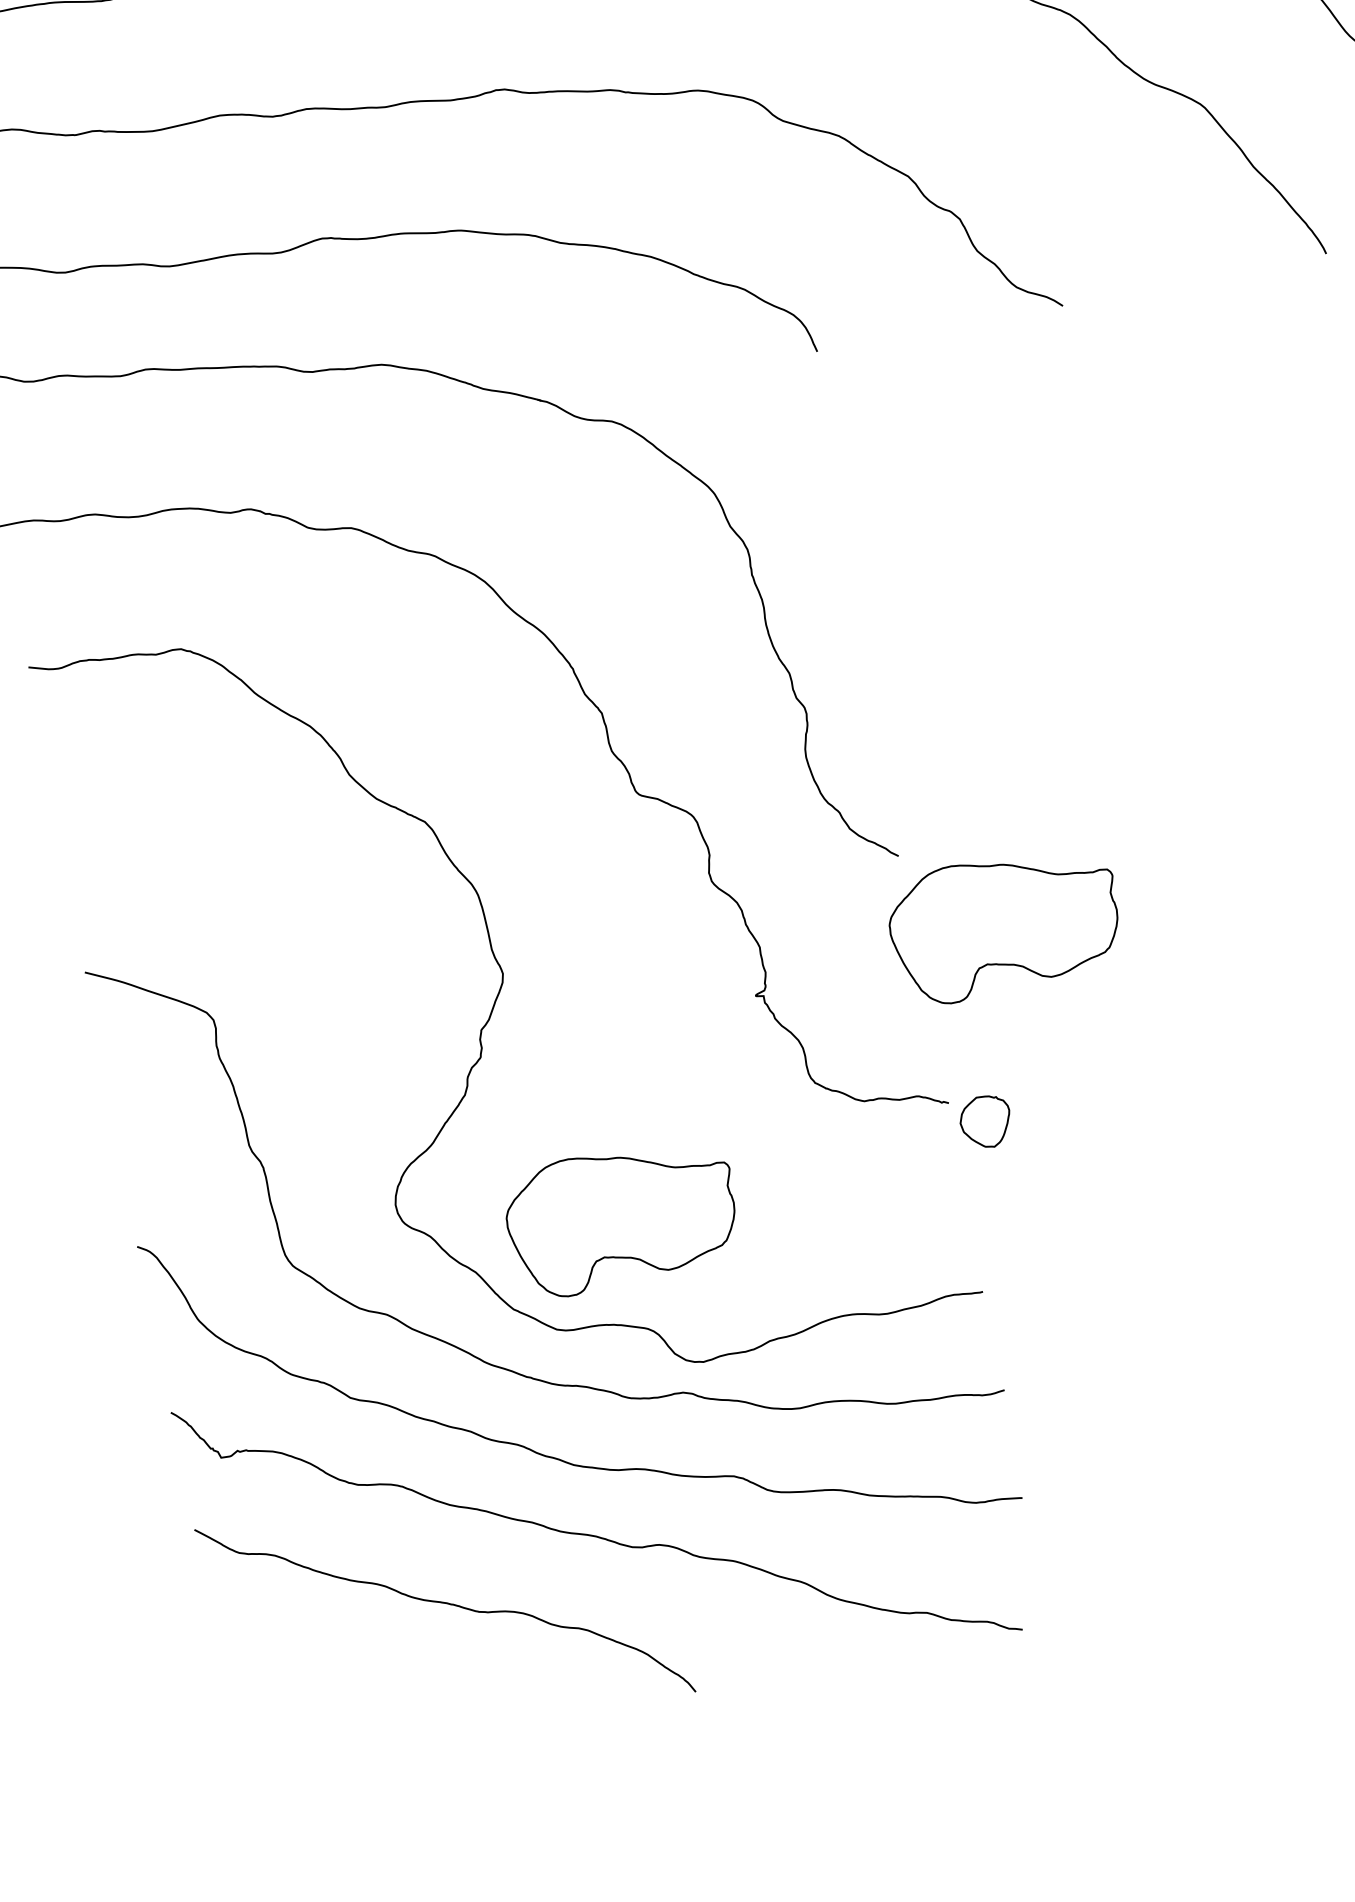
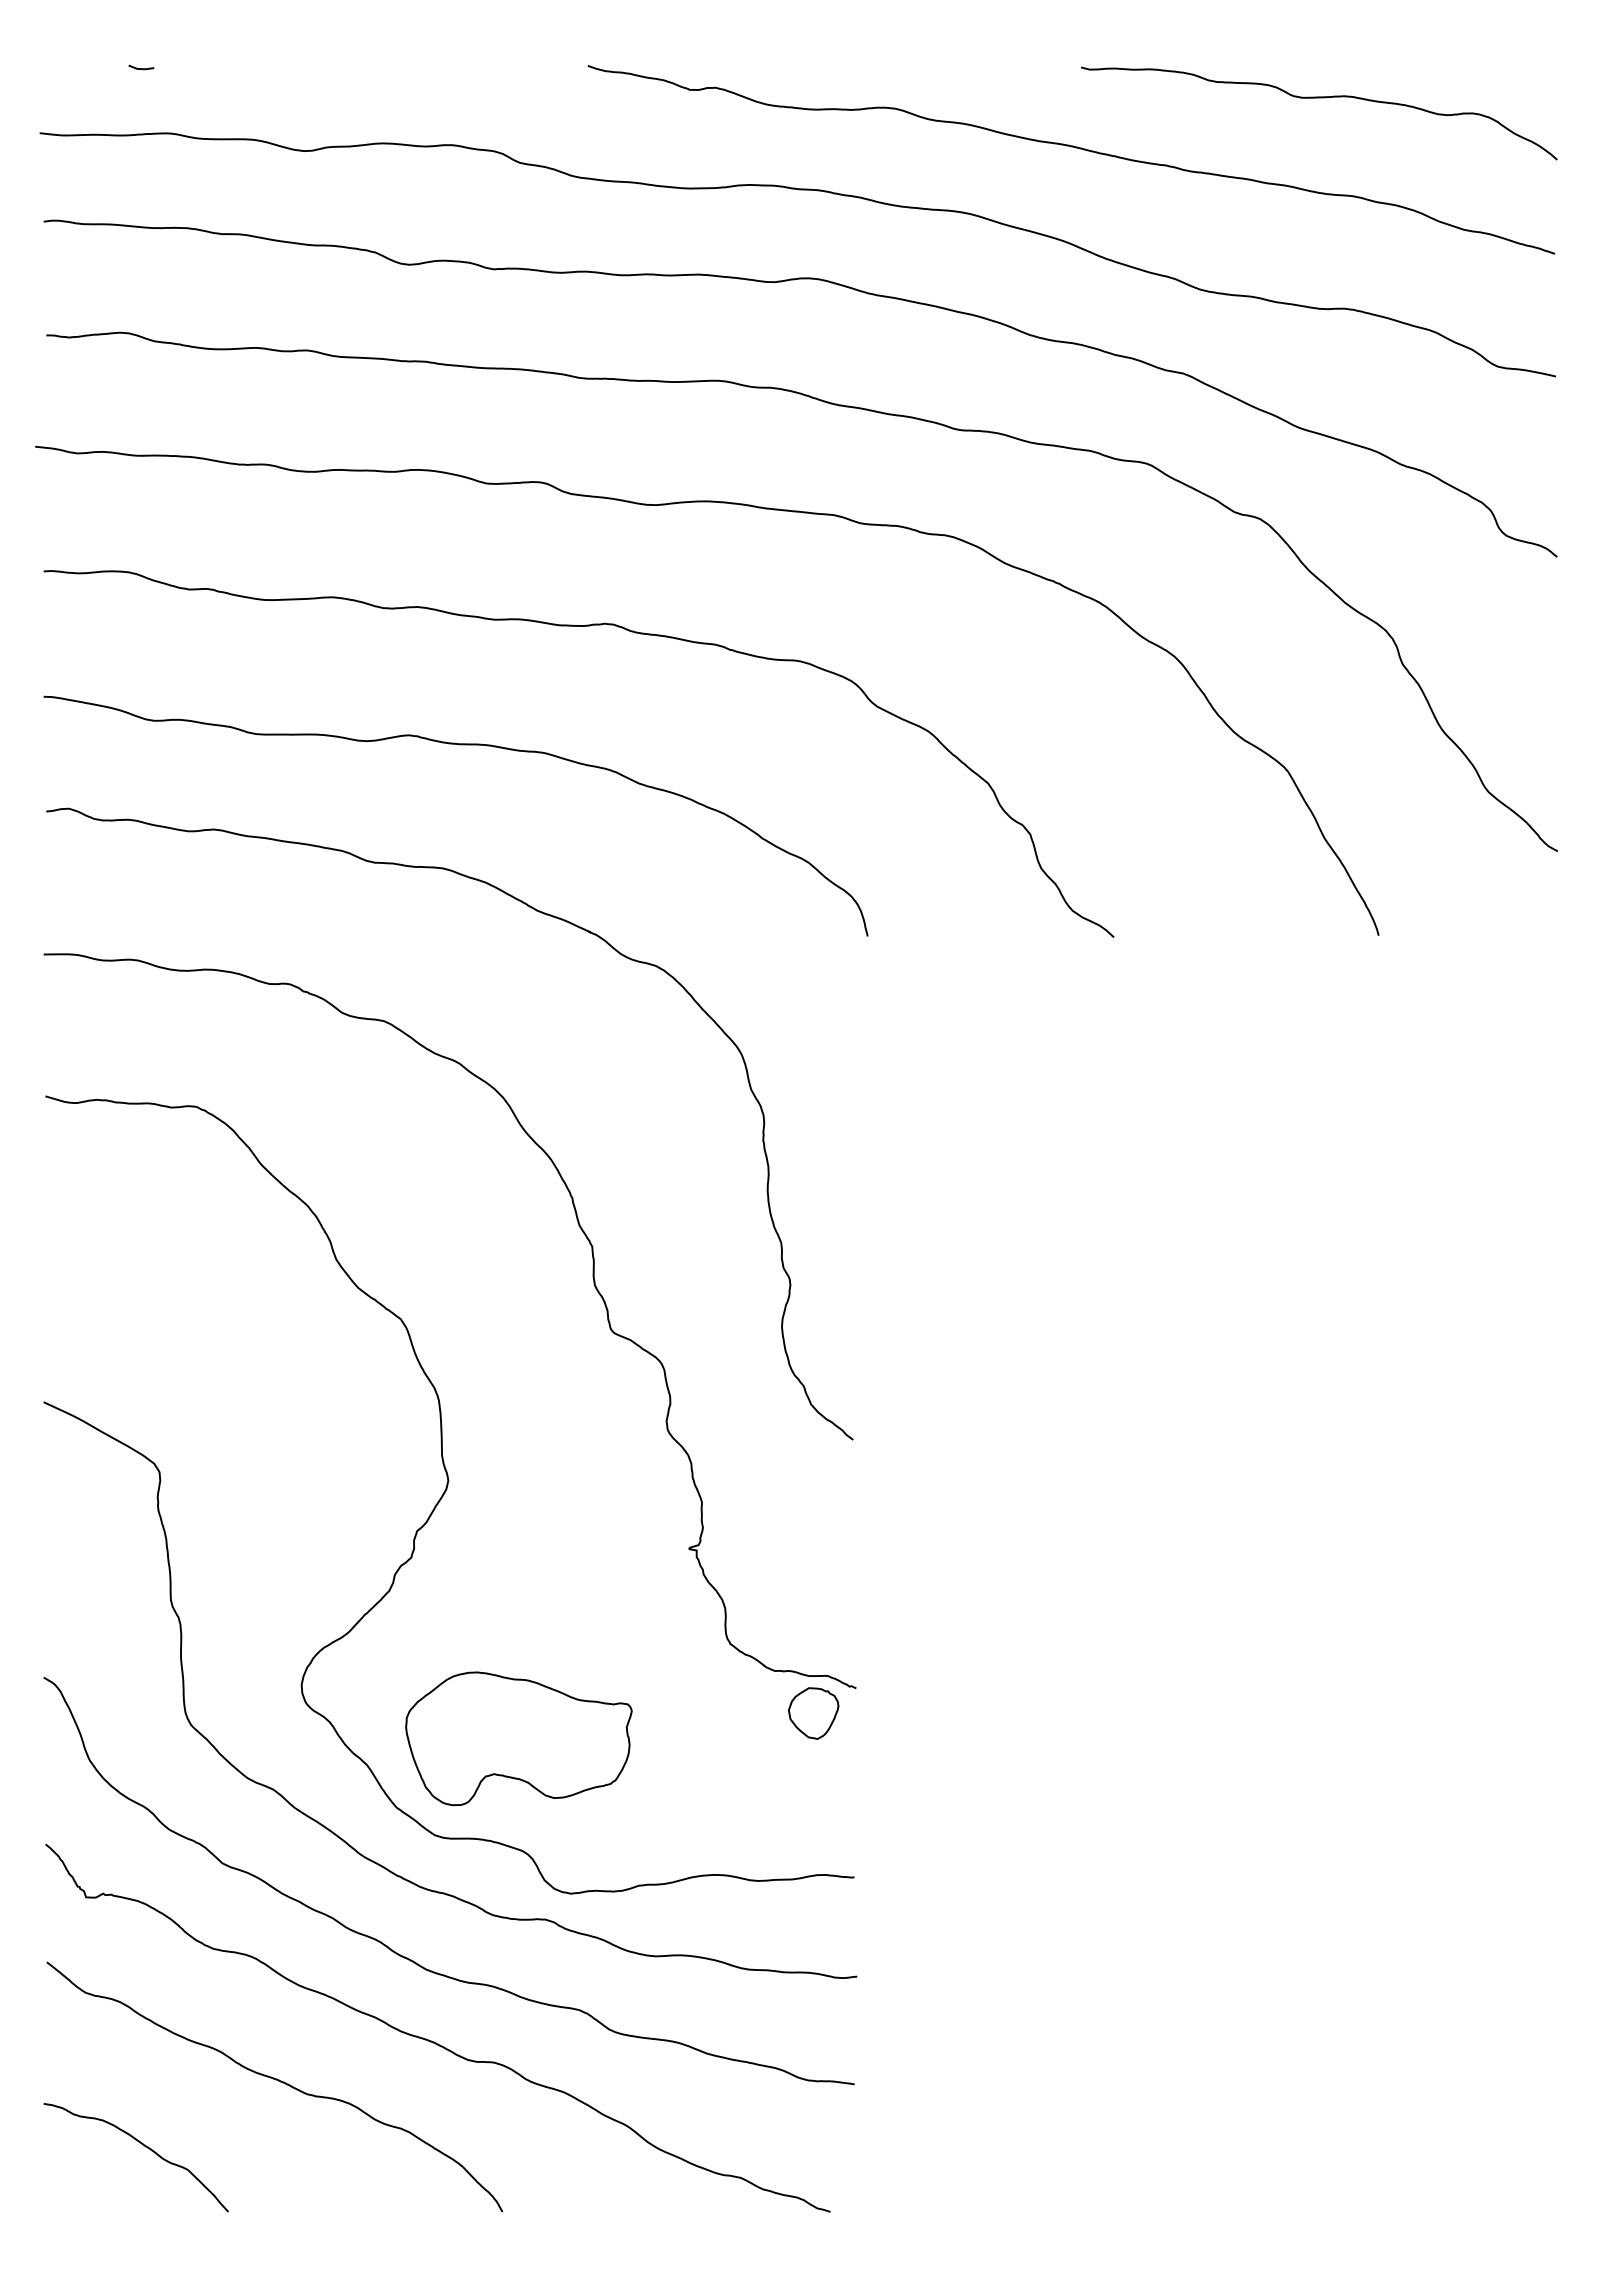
part: (1004, 924) -> (943, 1525), removed
part: (985, 1122) -> (813, 1713), moved
curve: (324, 1694) -> (142, 2145), added

